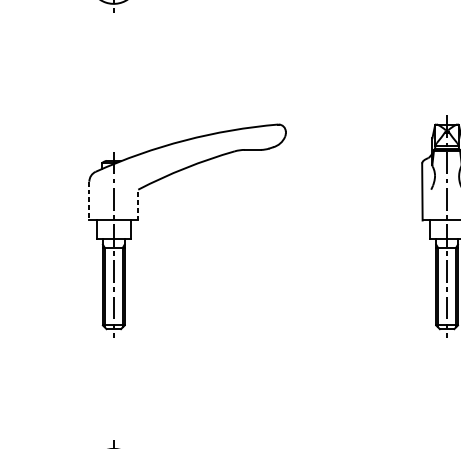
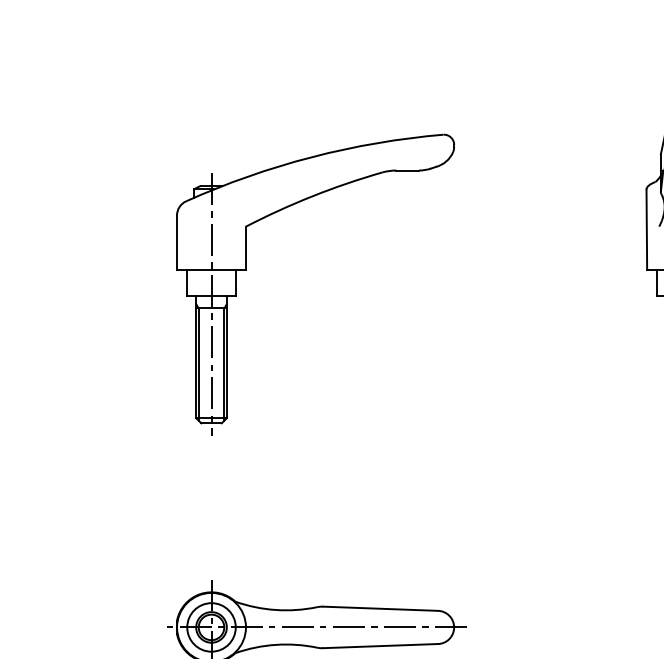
line: (89, 201) -> (177, 243), dashed -> solid
line: (138, 205) -> (246, 248), dashed -> solid

